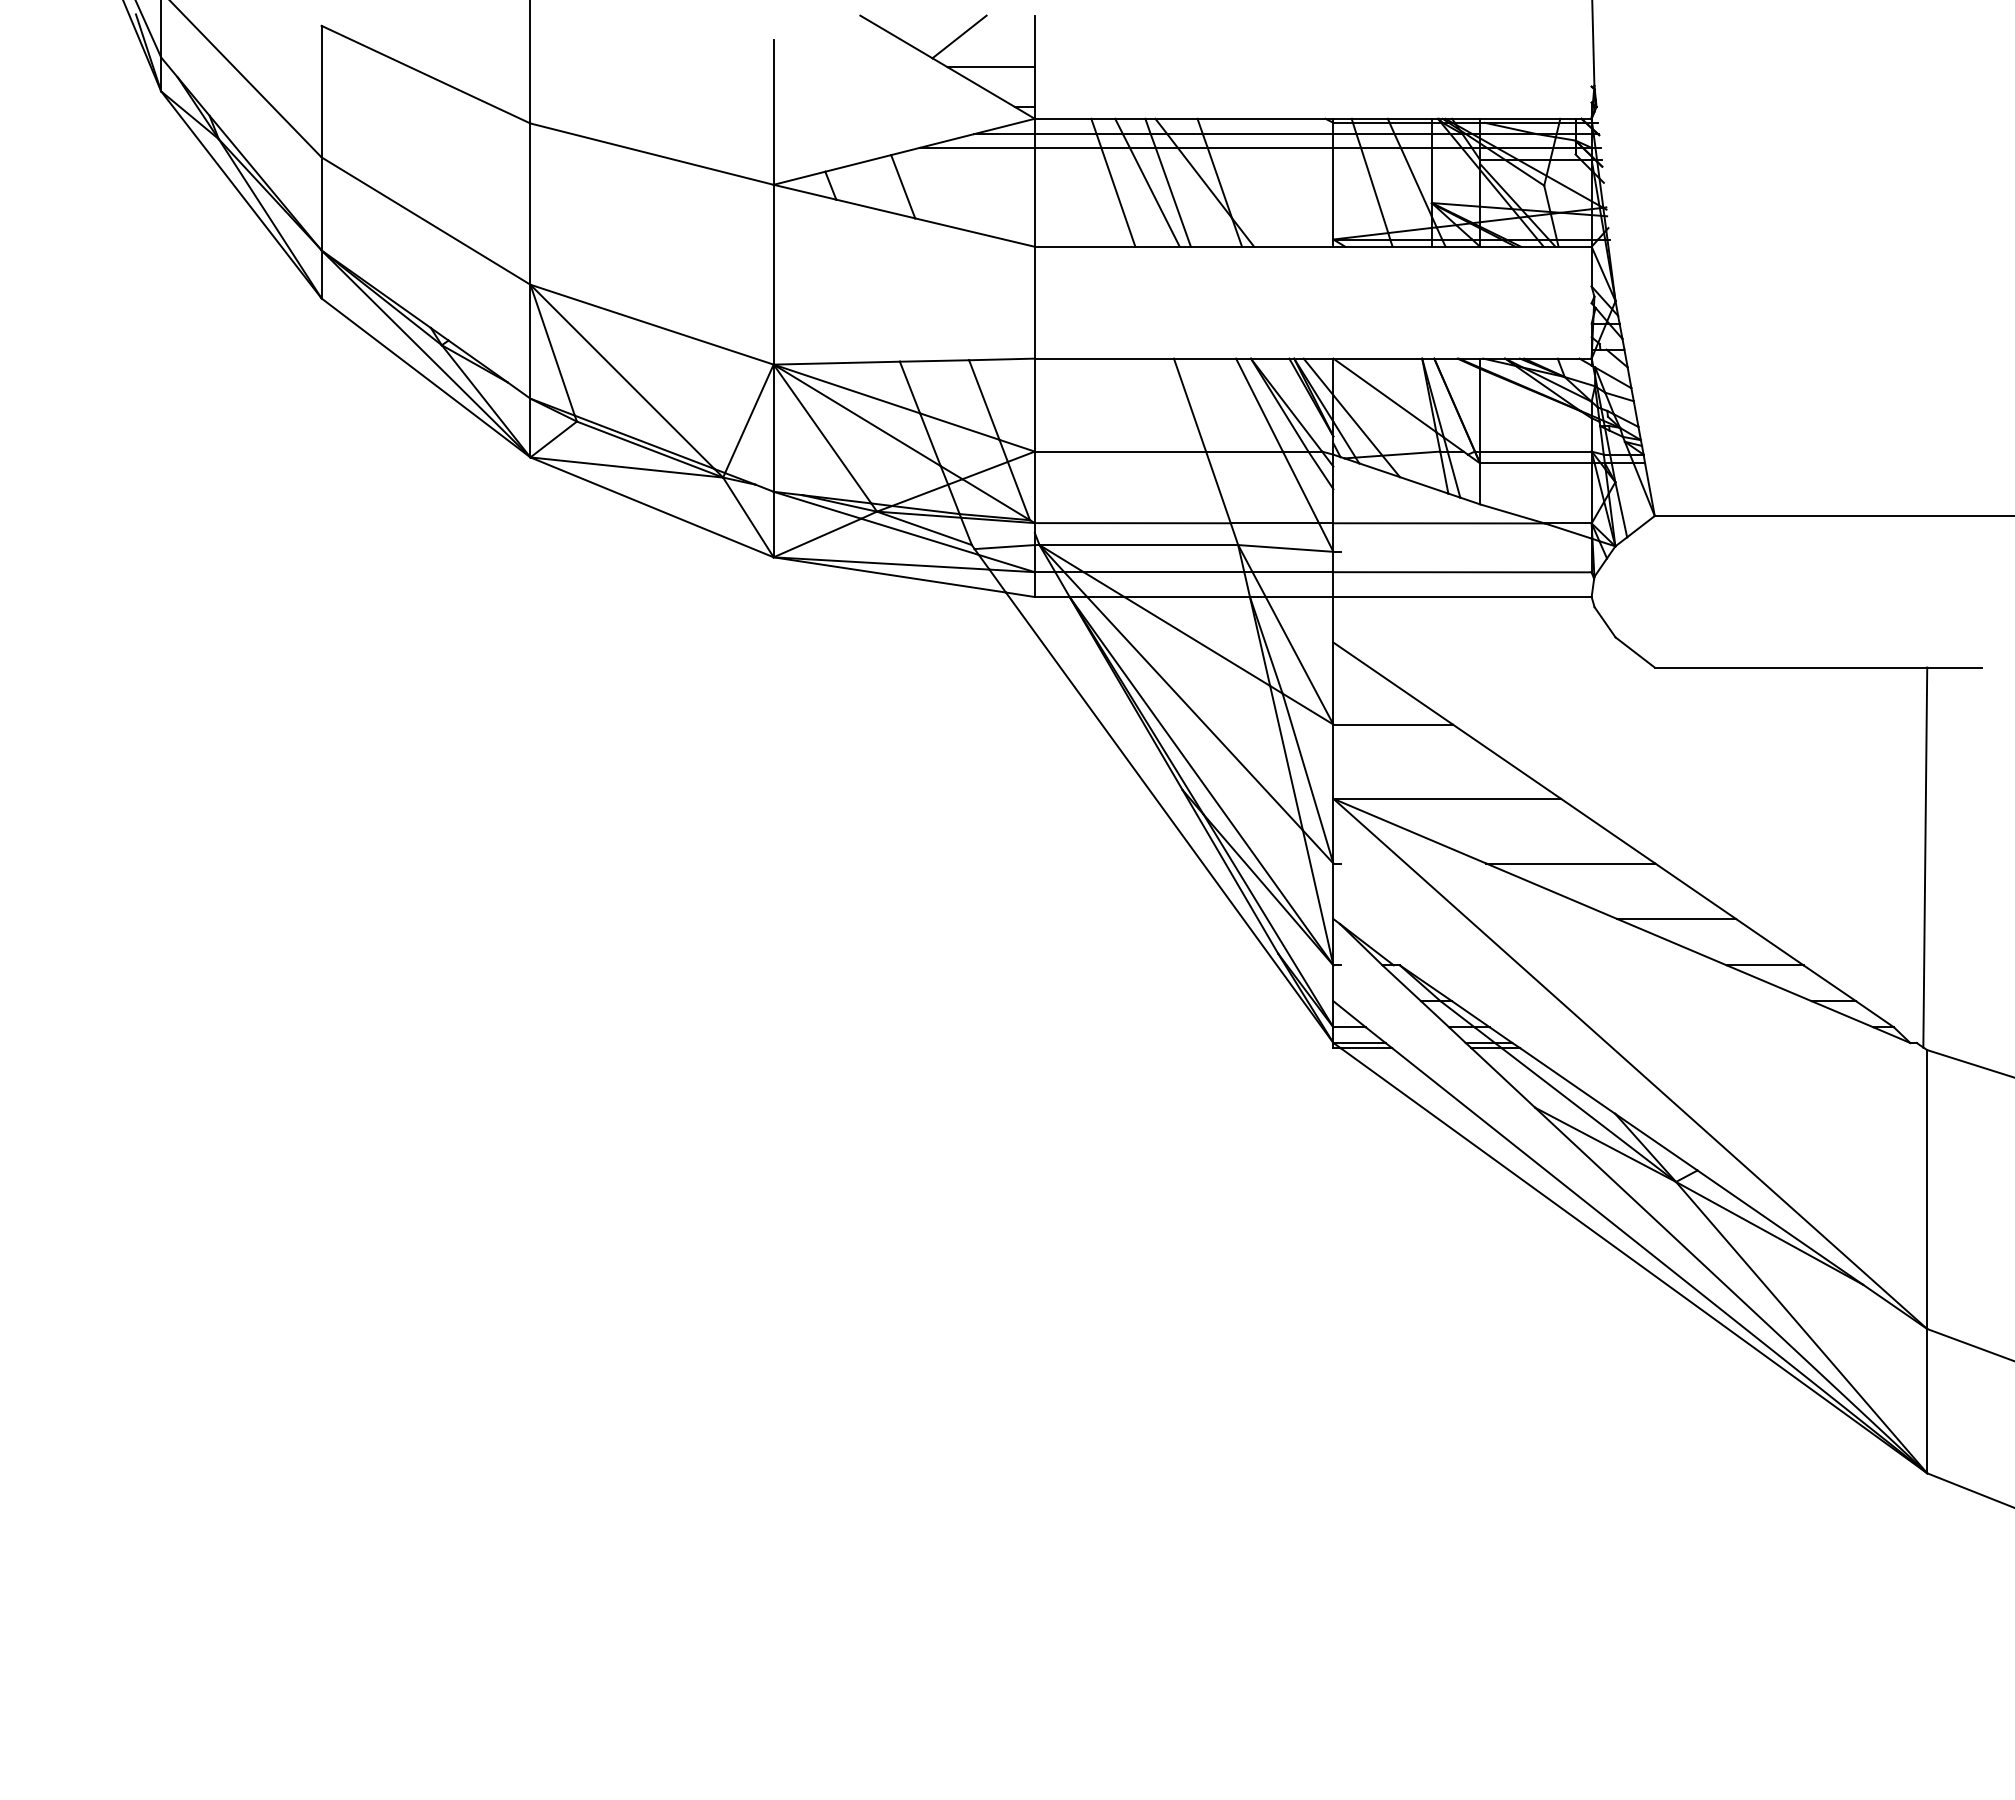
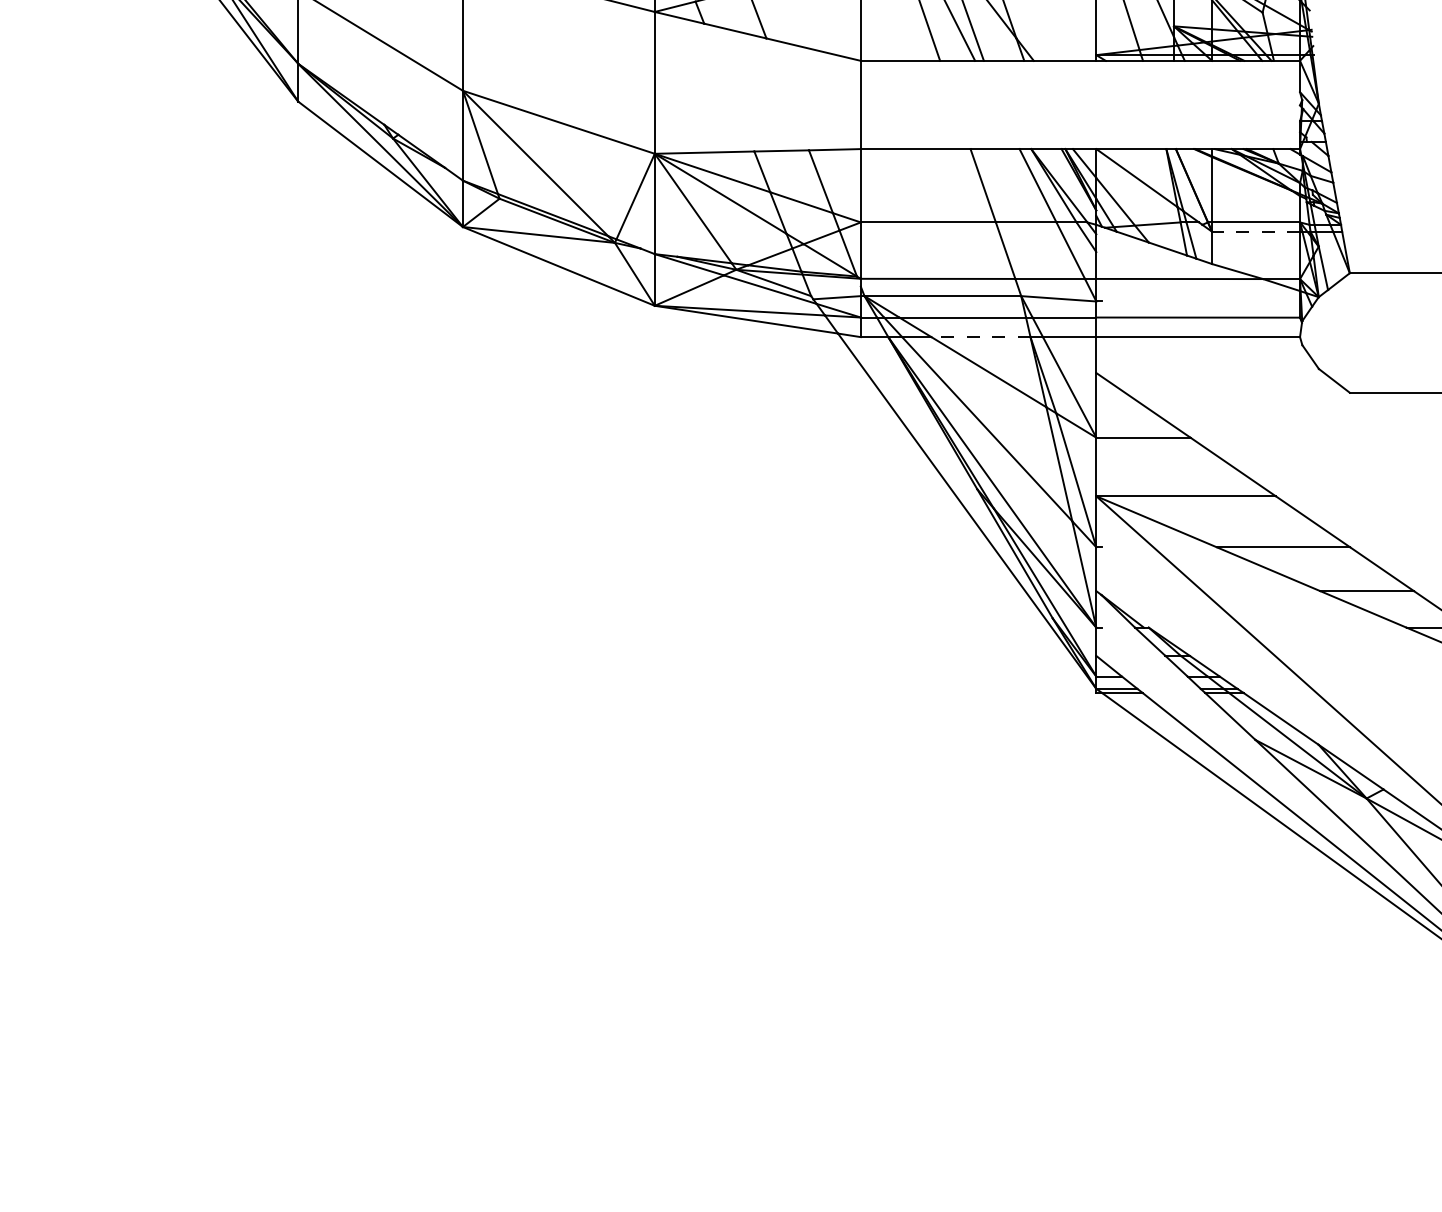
line: (1535, 463) -> (1255, 231), solid -> dashed
line: (1187, 597) -> (981, 337), solid -> dashed

